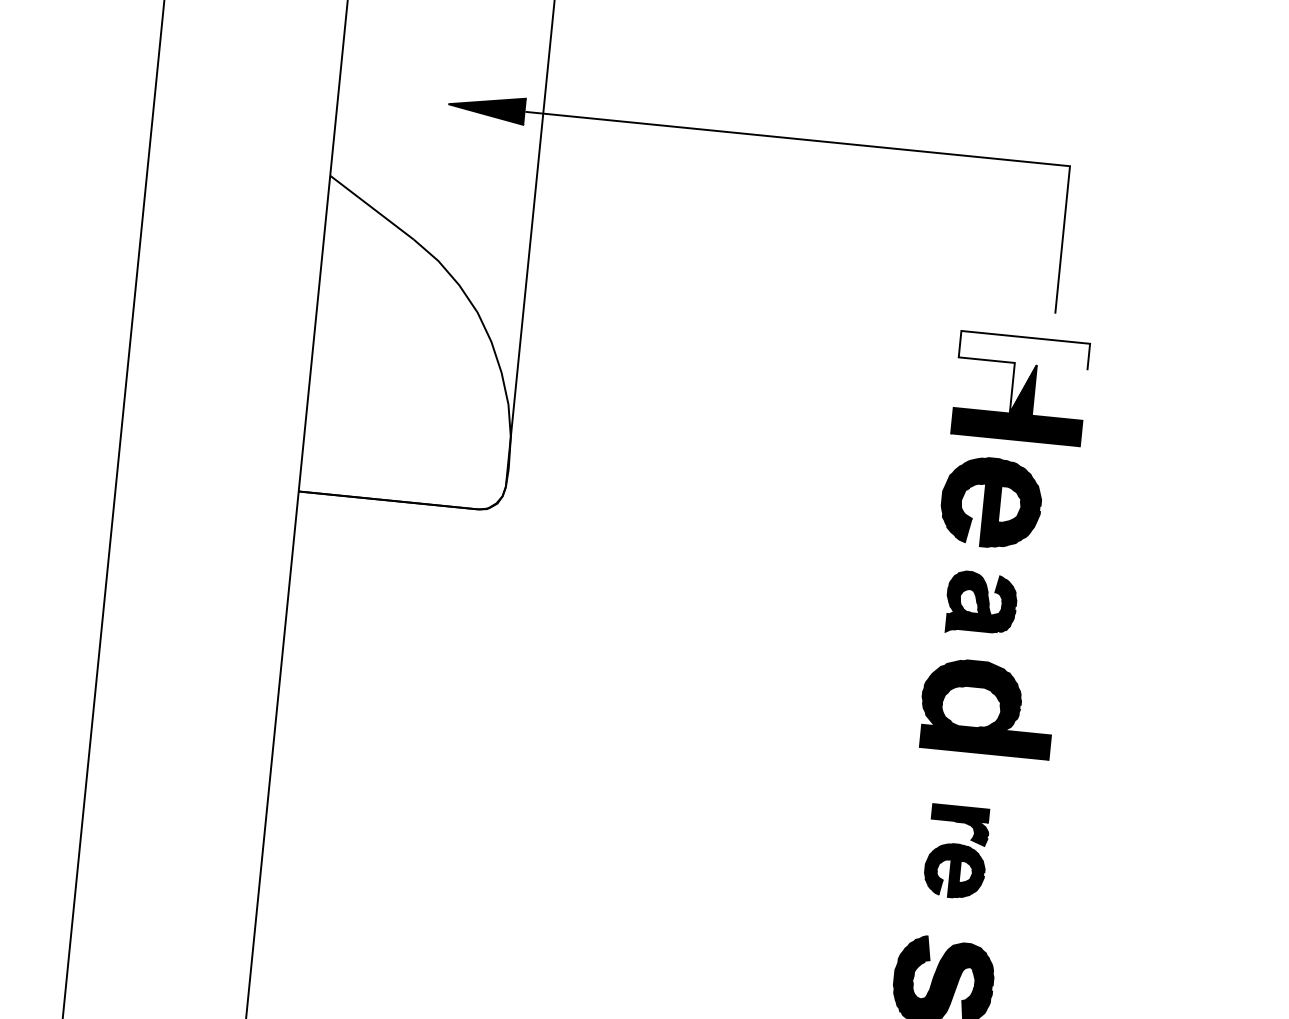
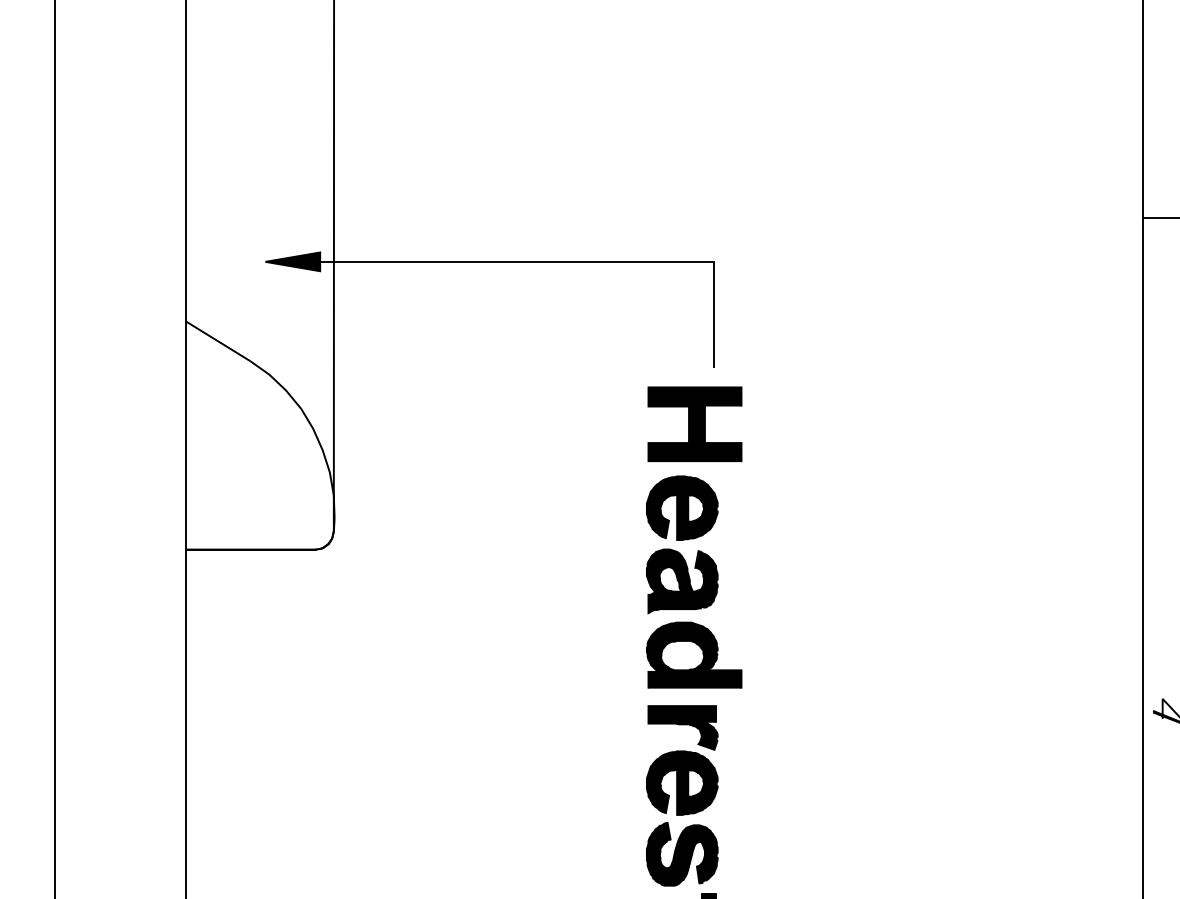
fill: (1021, 376) -> (694, 415), added
part: (981, 604) -> (682, 581), size x1.43
part: (956, 852) -> (682, 760), size x1.67

